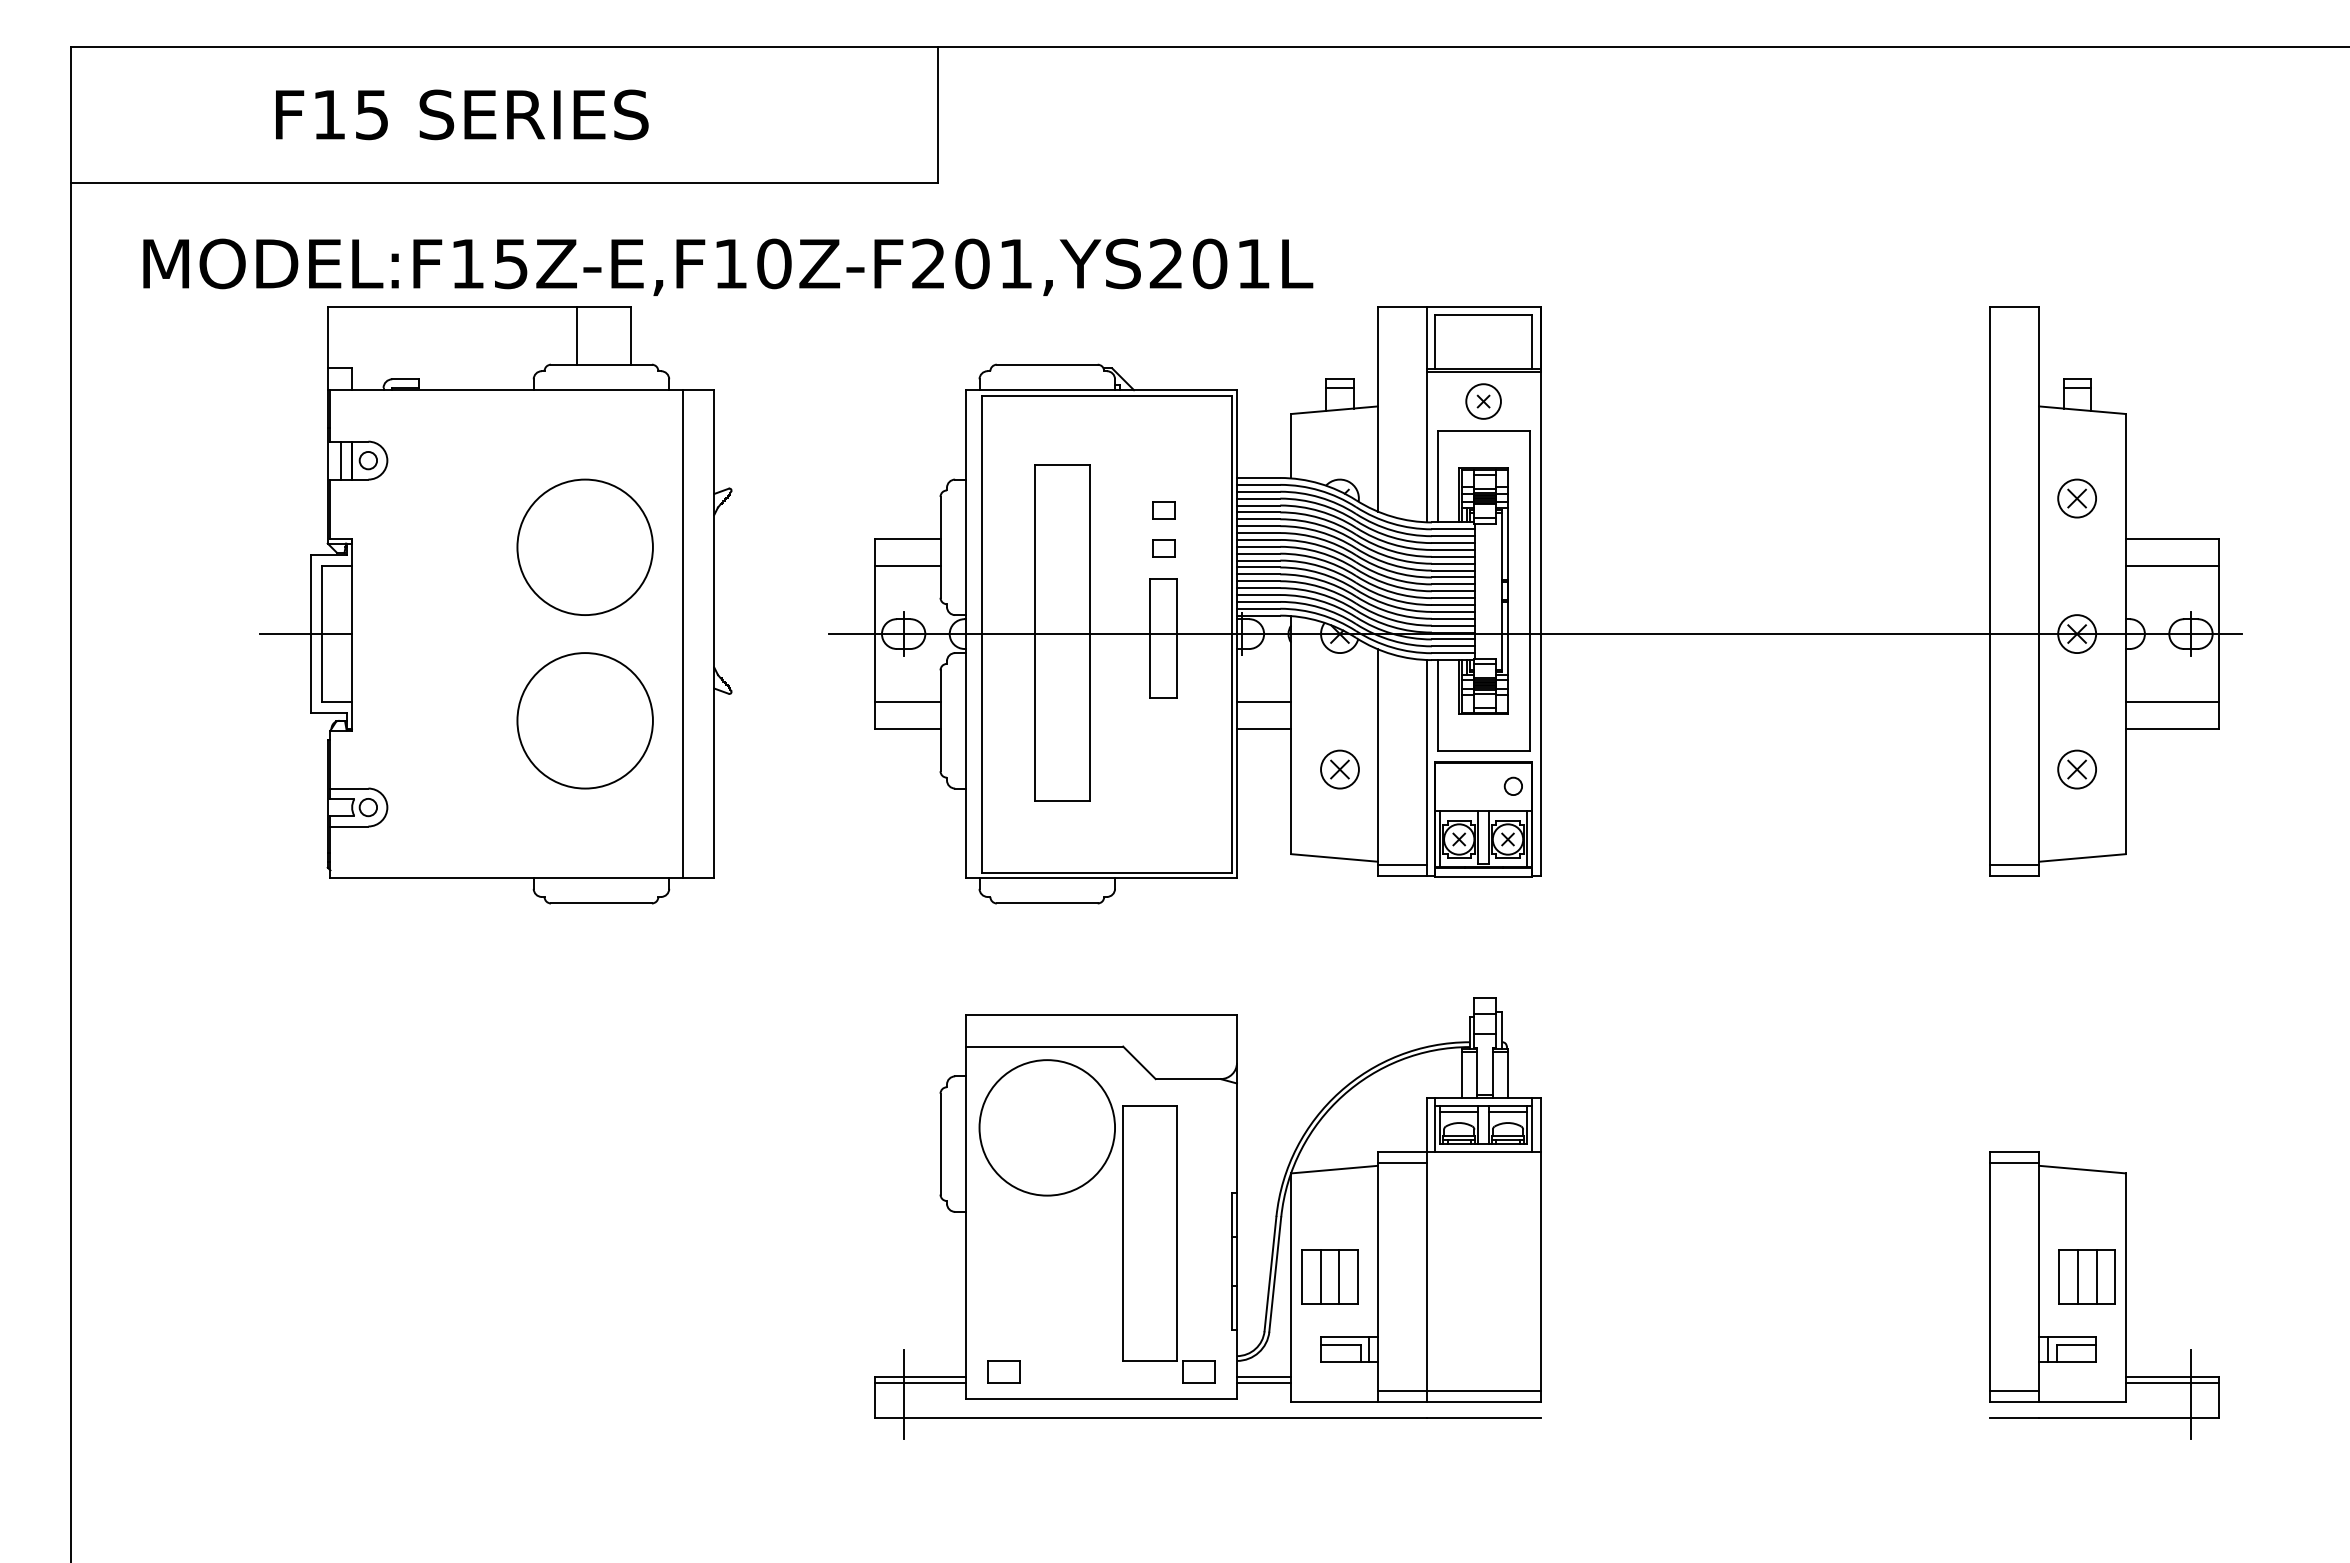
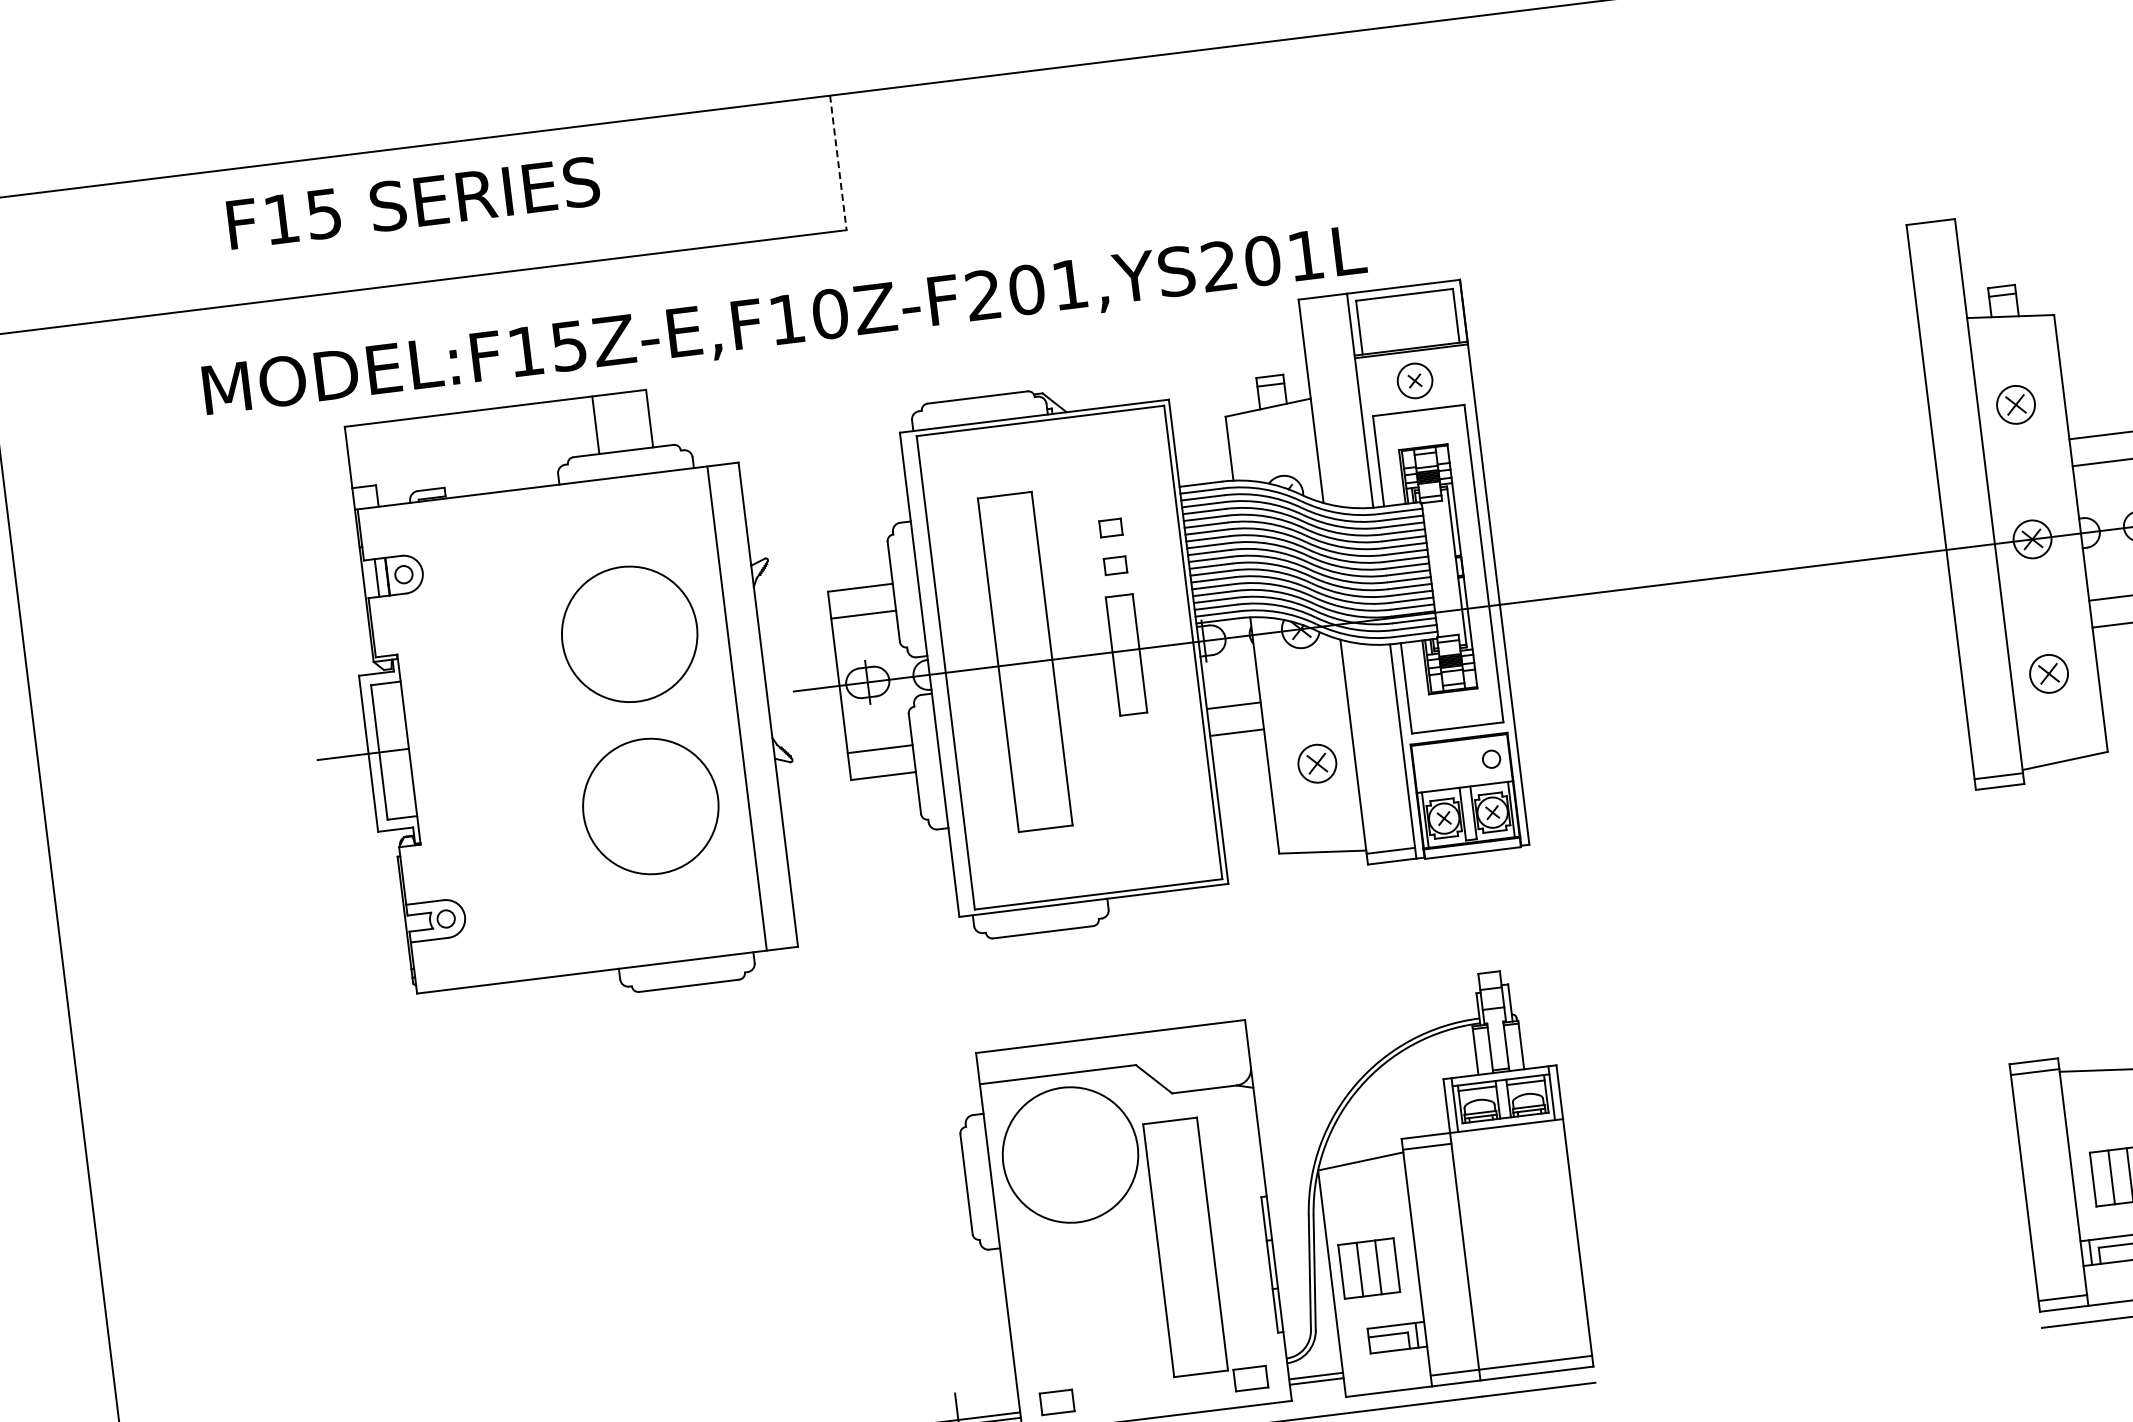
text: (462, 114) -> (413, 202), moved
line: (937, 114) -> (838, 162), solid -> dashed
text: (728, 266) -> (785, 322), moved
part: (495, 605) -> (547, 702), moved

